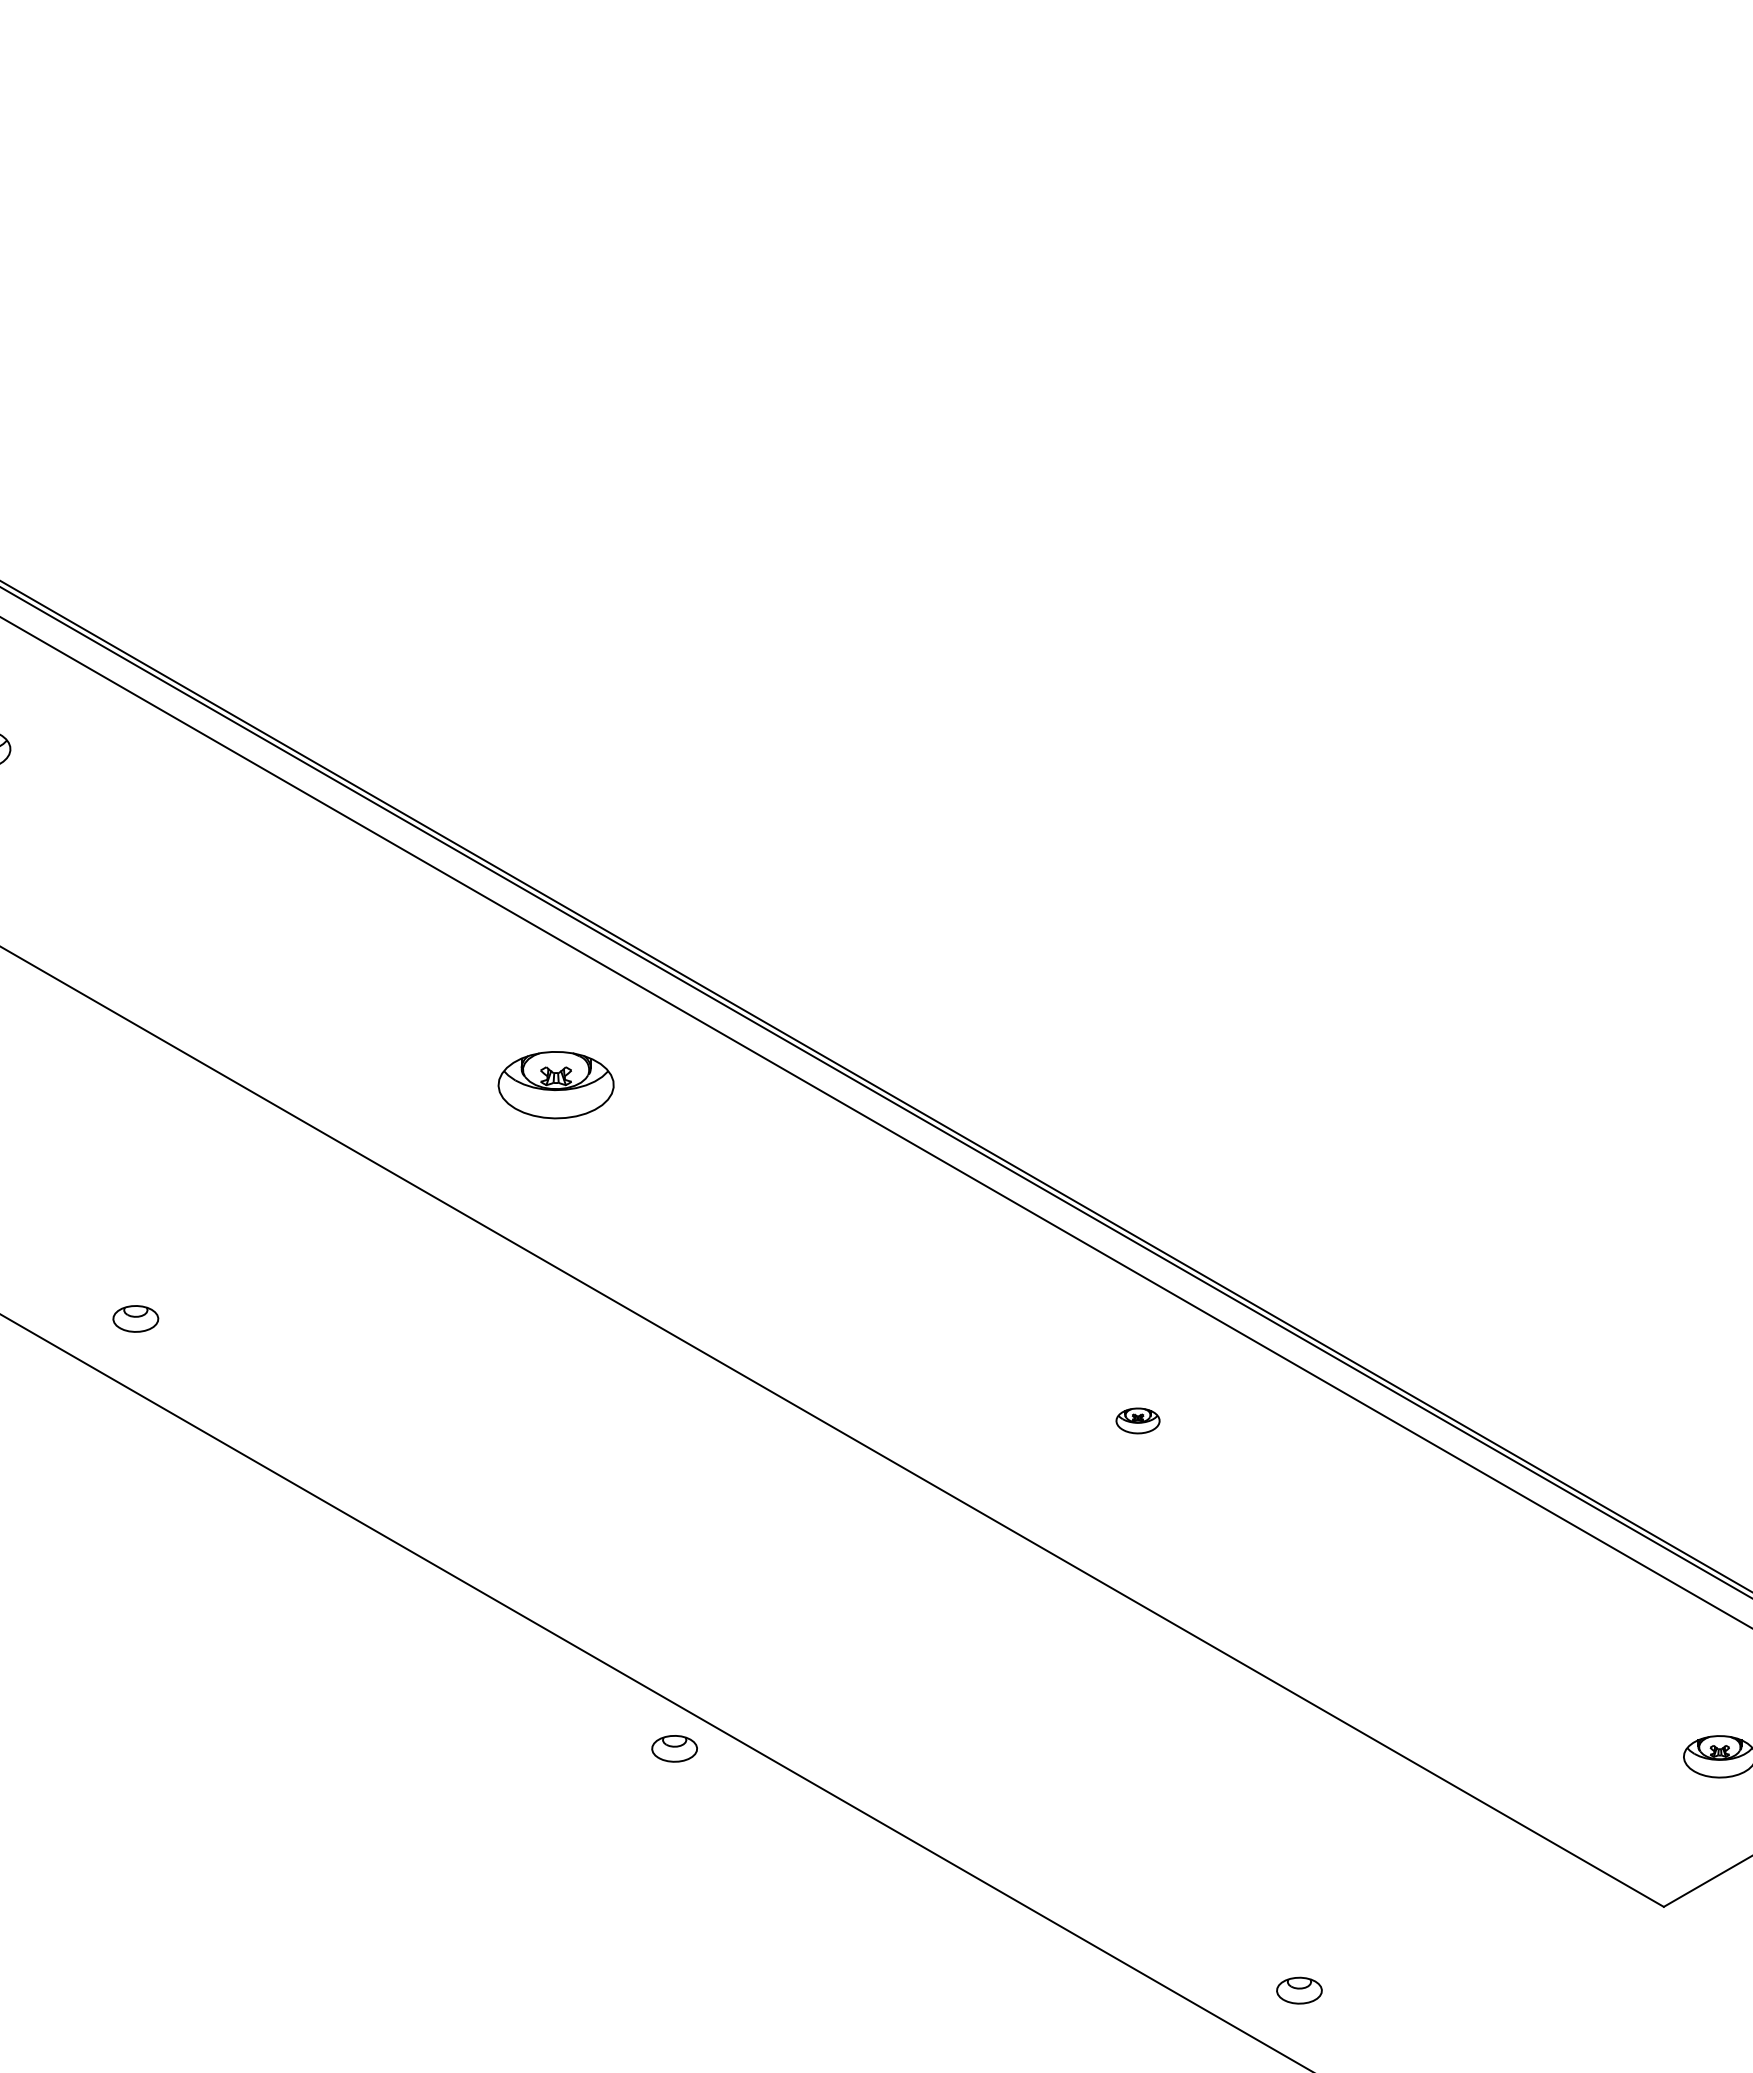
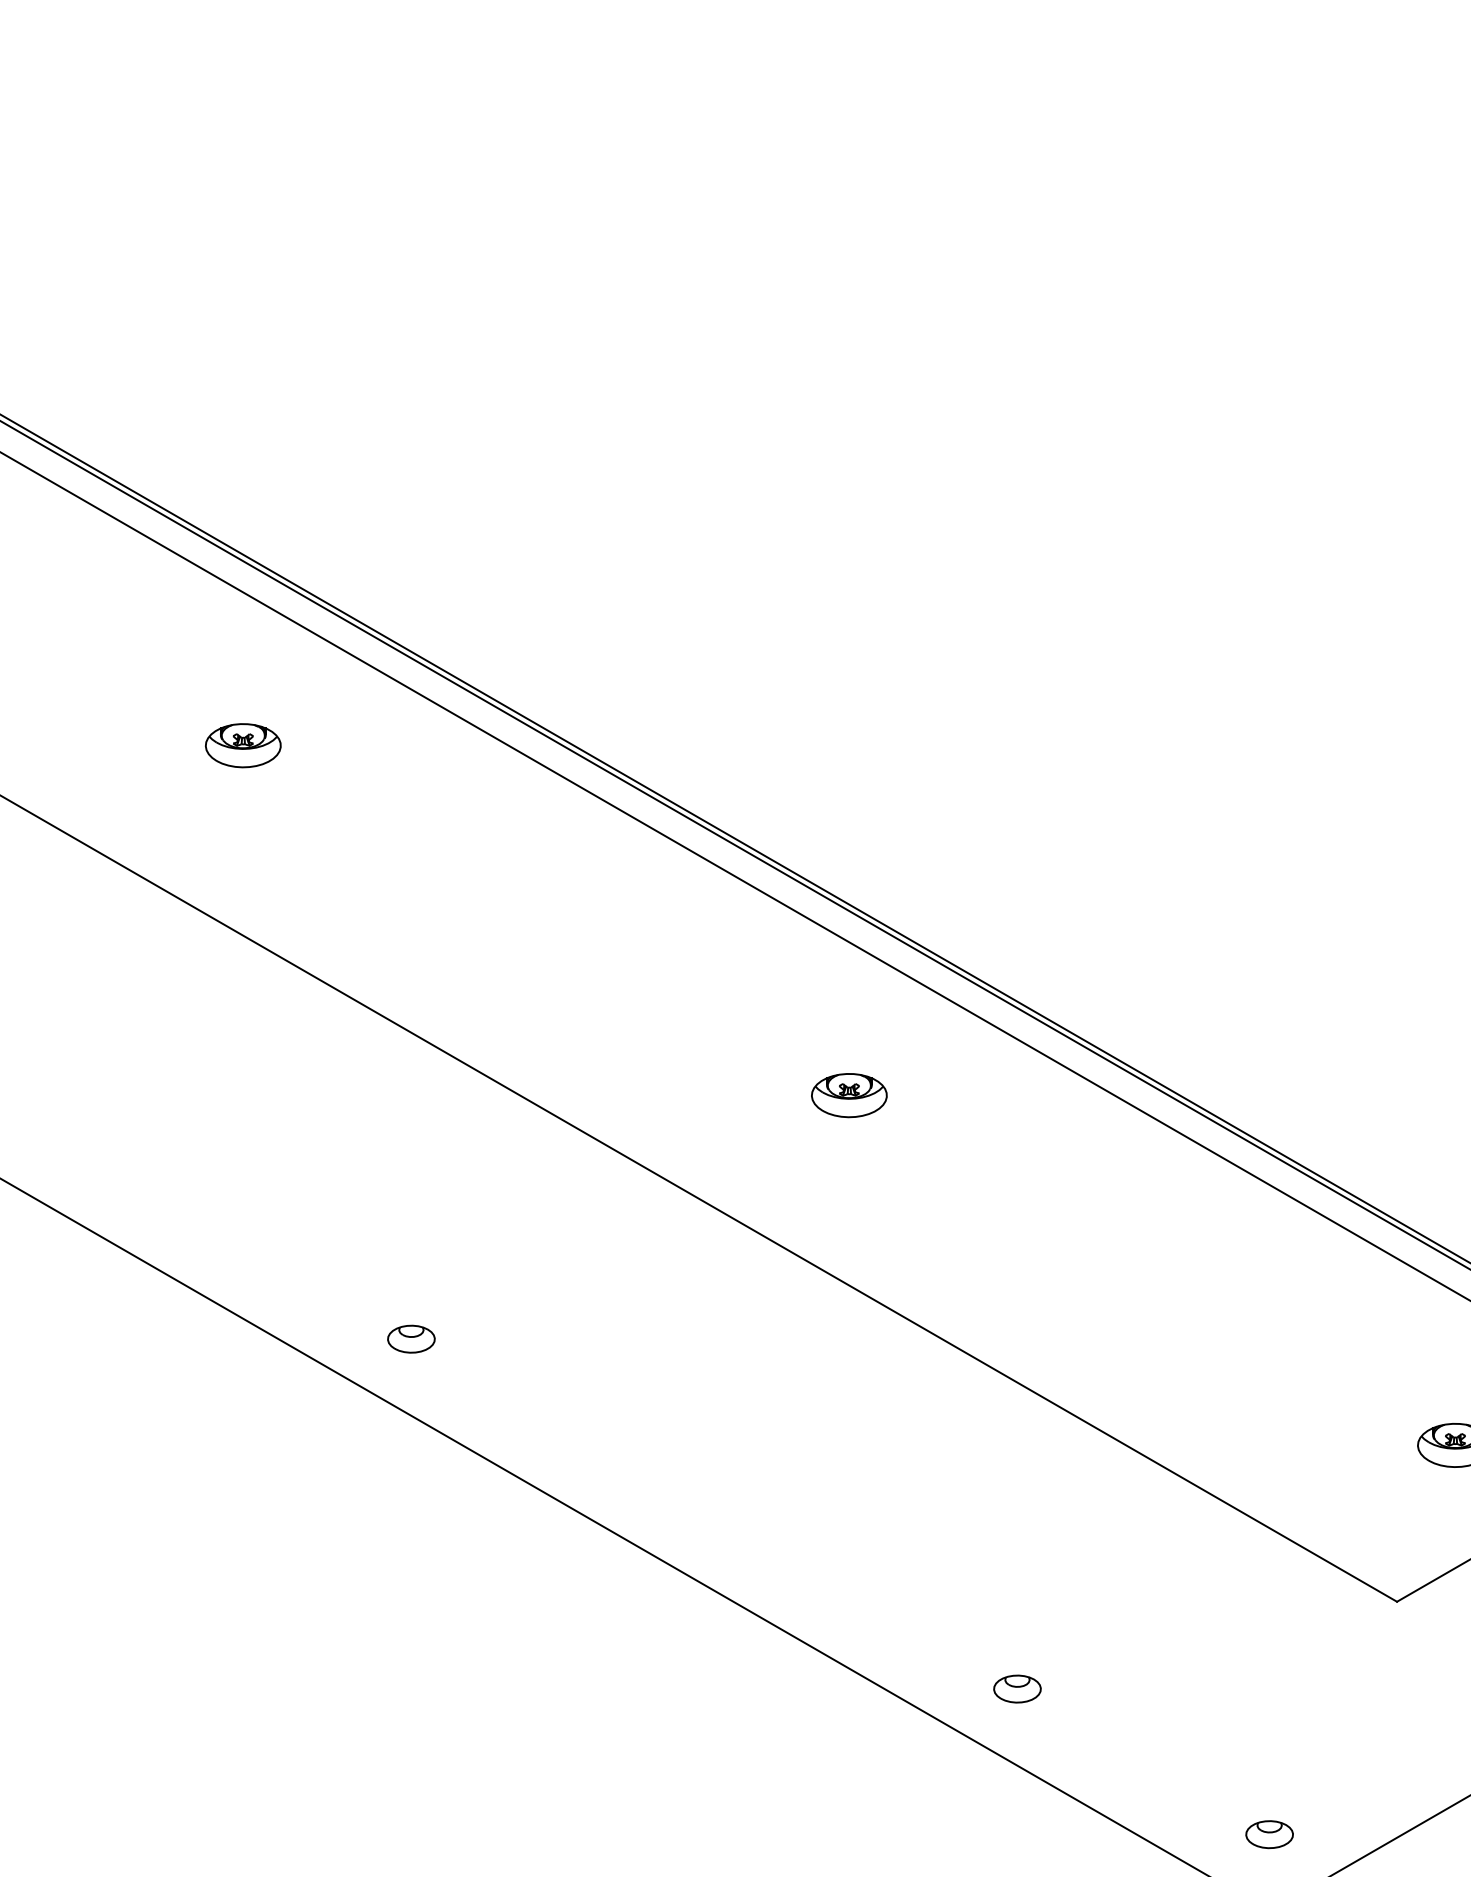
part: (556, 1084) -> (243, 745), size x0.62
part: (1137, 1420) -> (848, 1095), size x1.67
part: (674, 1748) -> (411, 1338), moved

